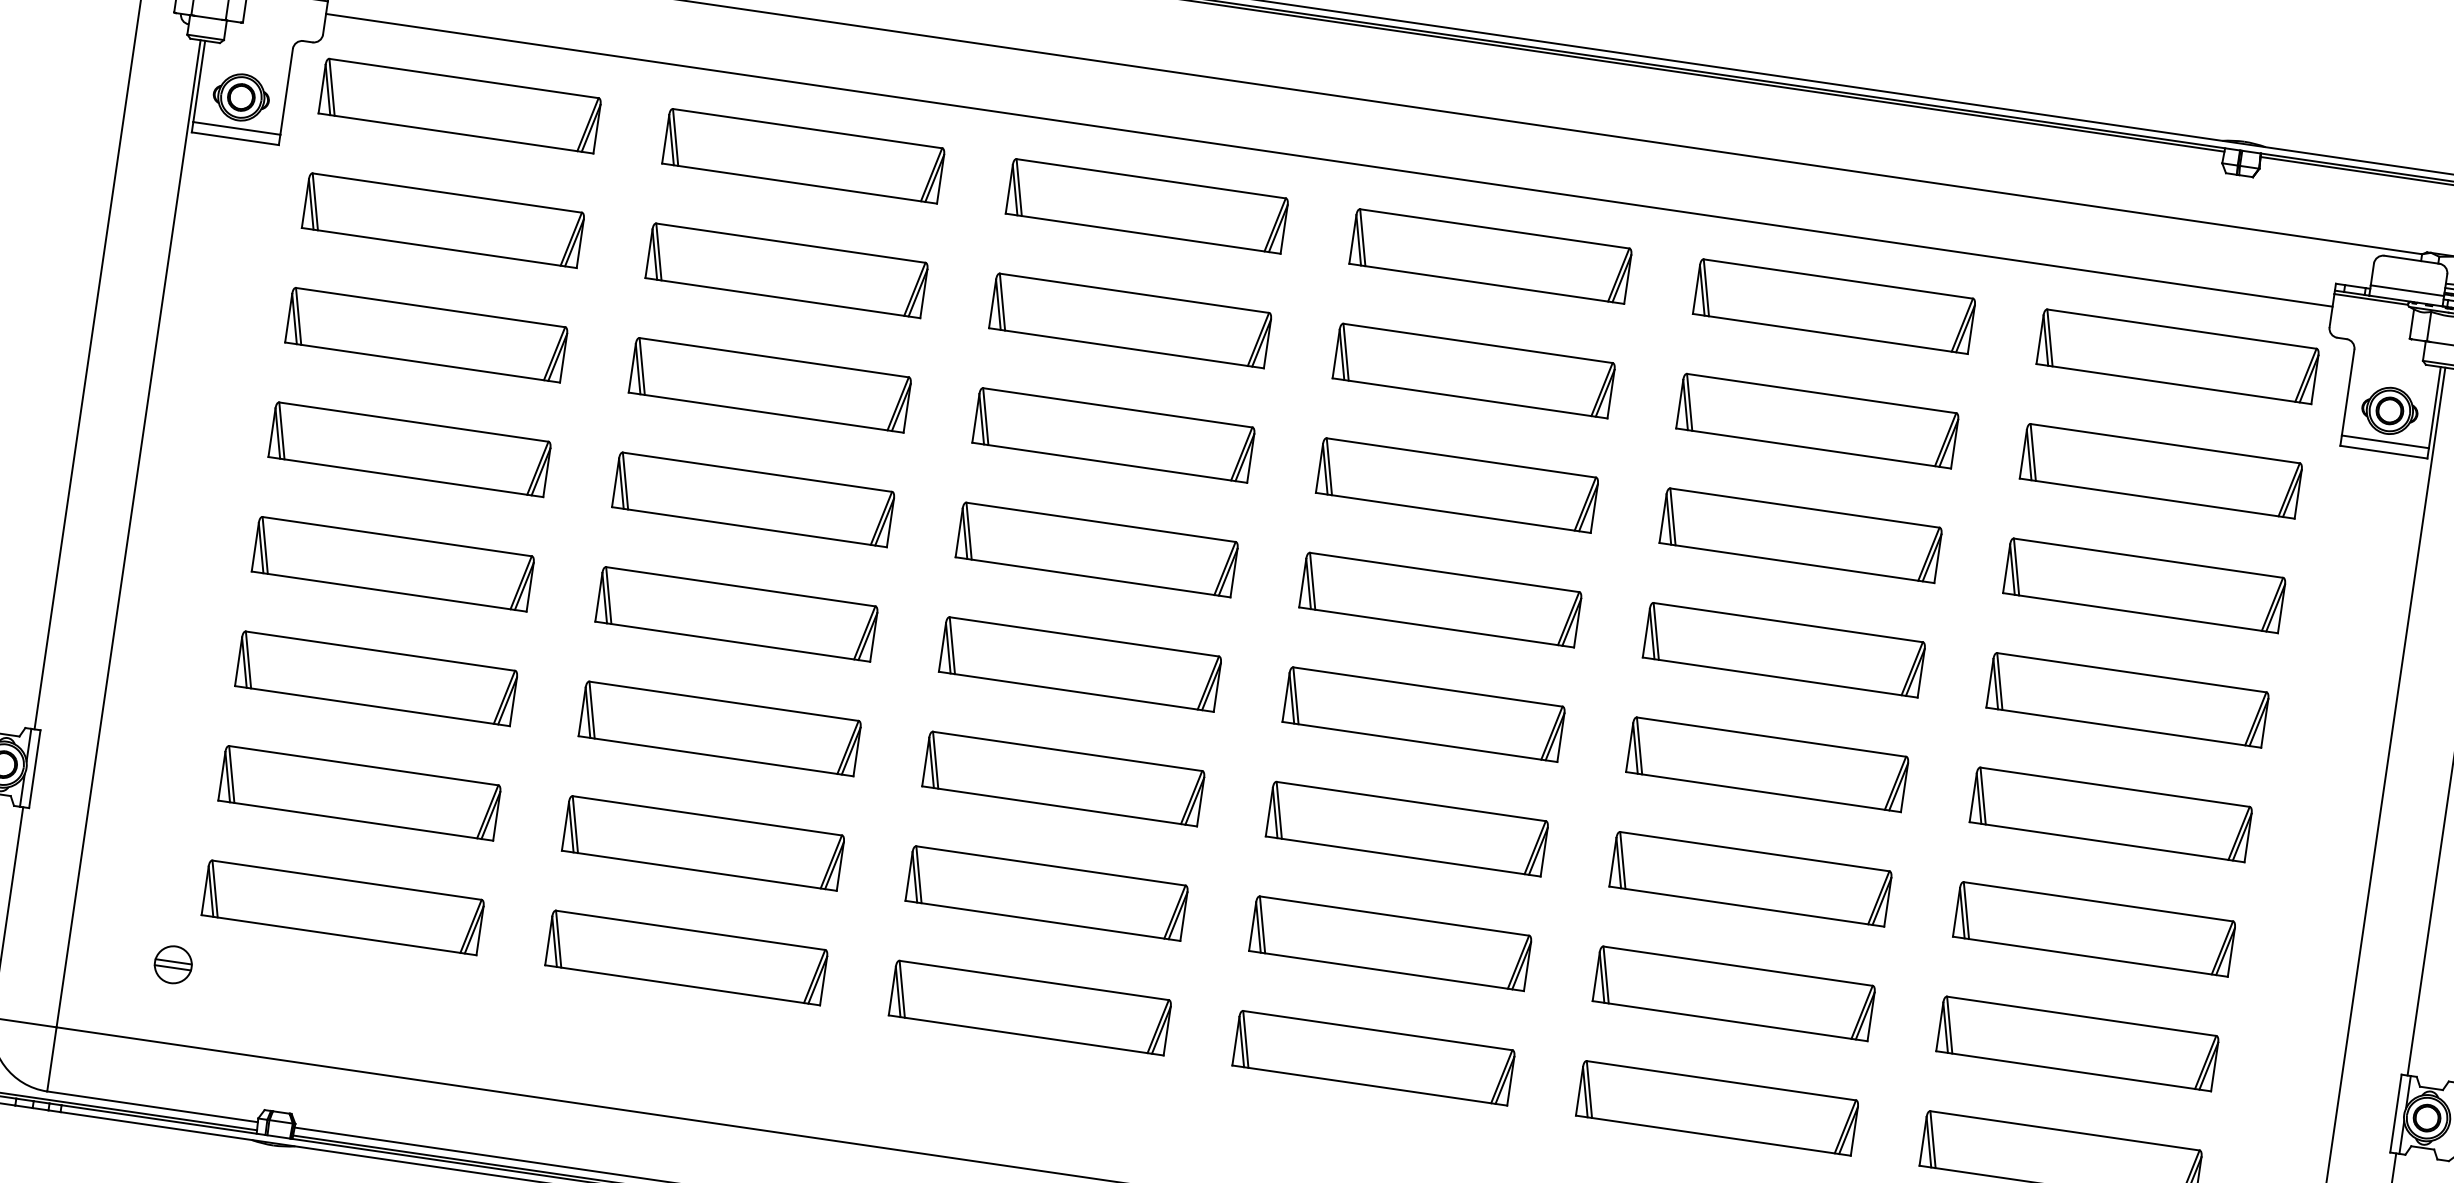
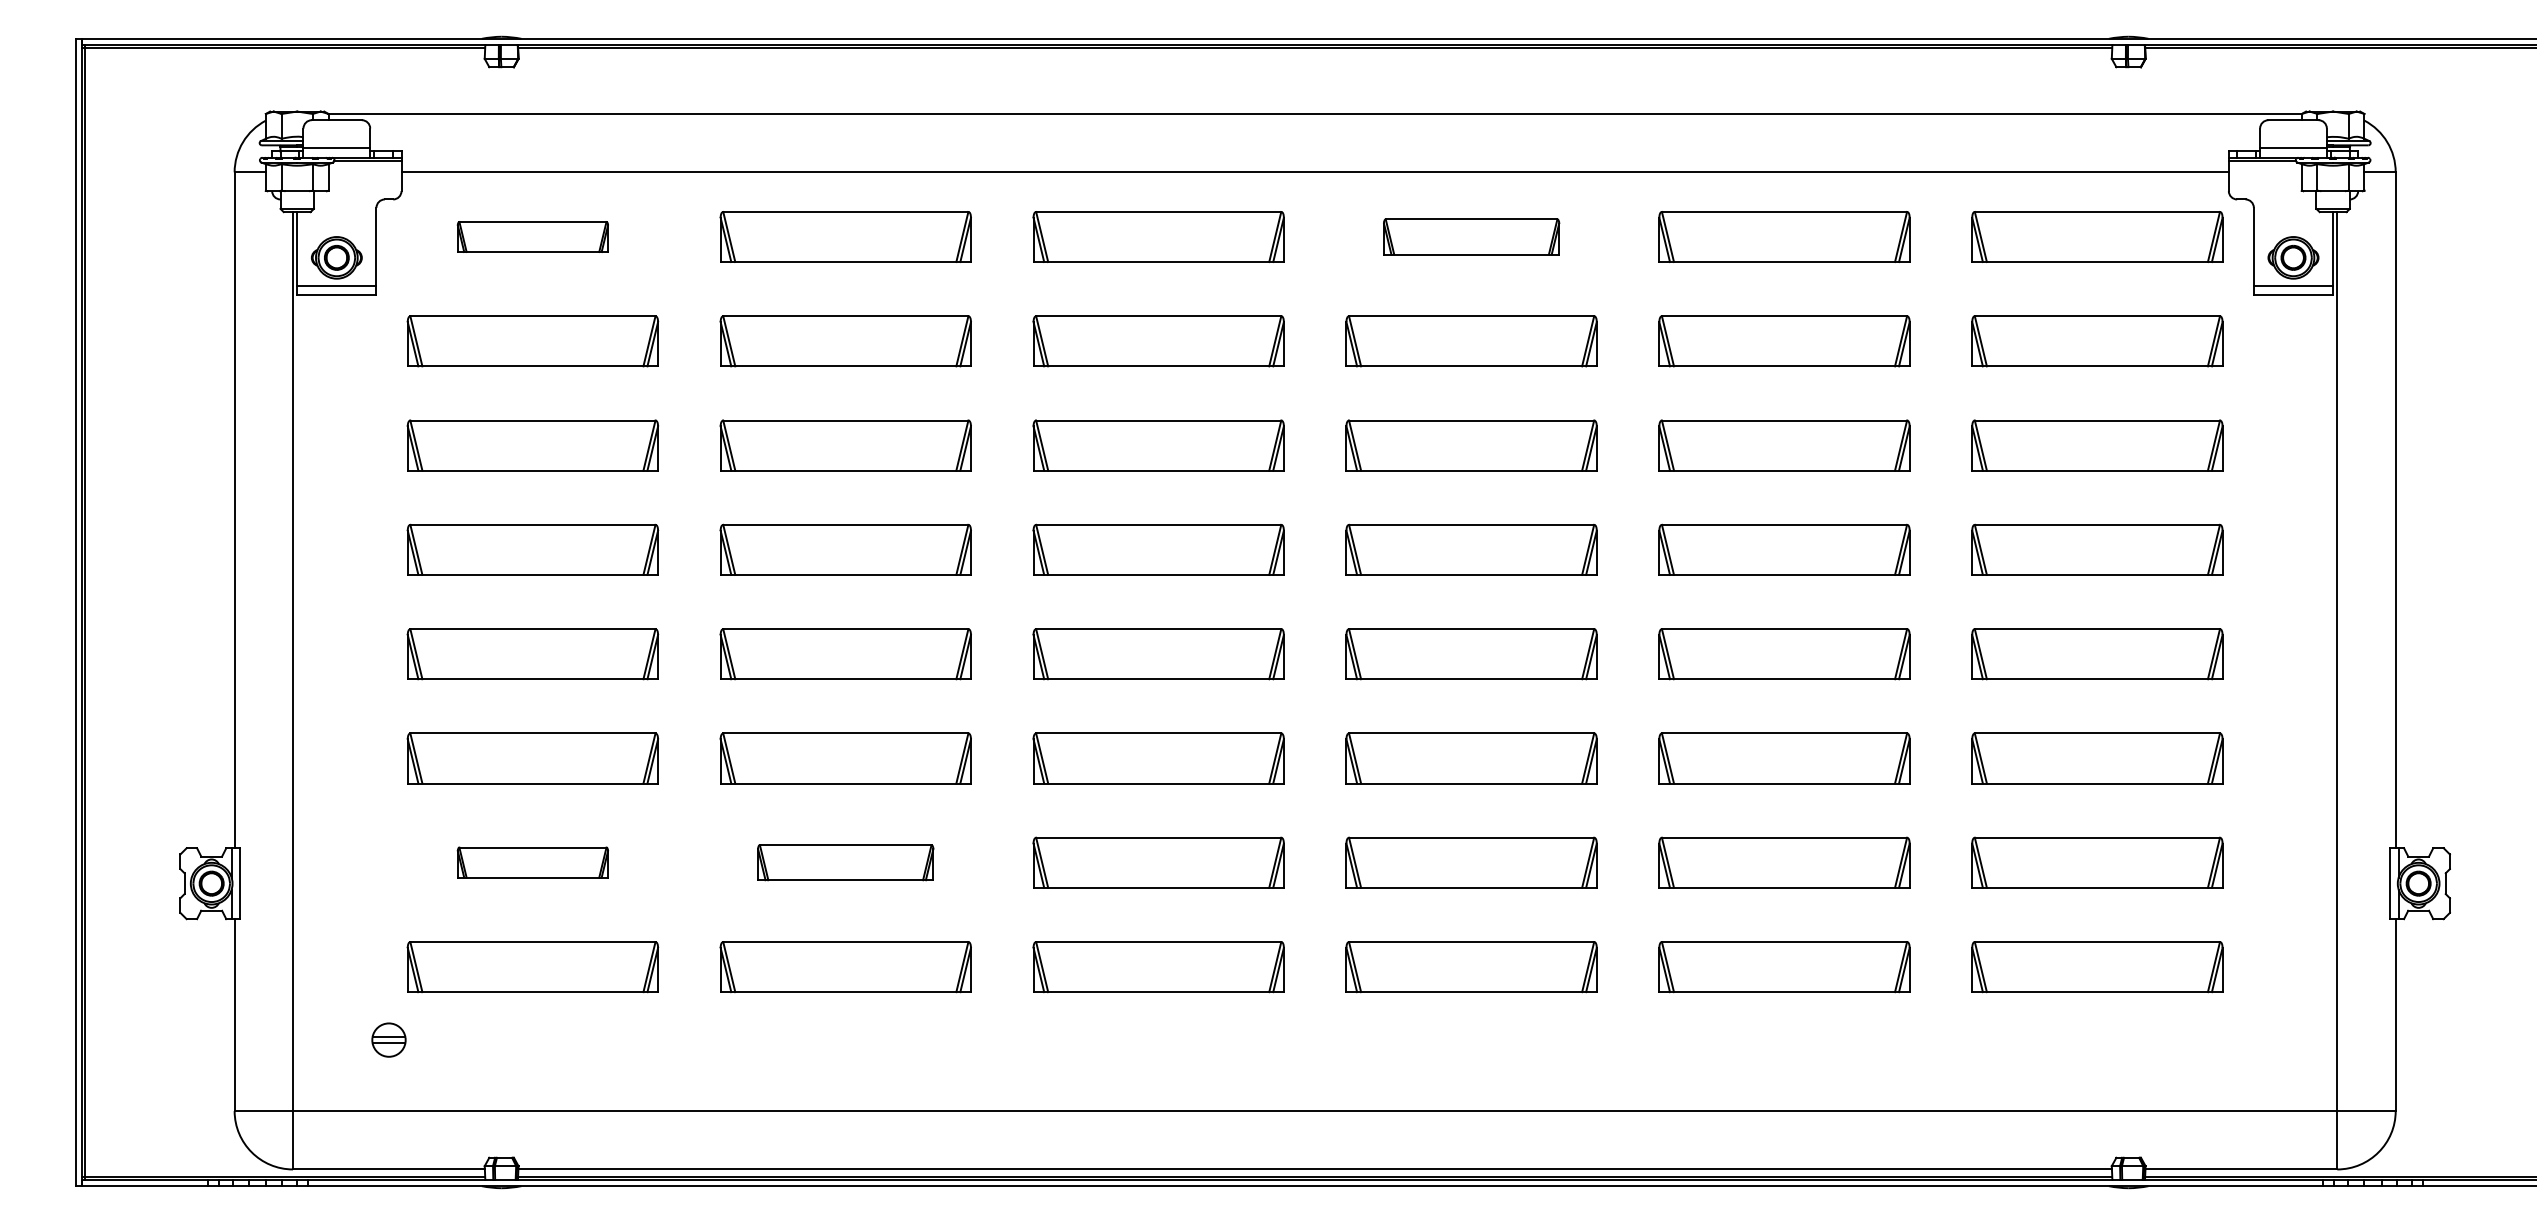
part: (459, 105) -> (532, 236), size x0.6
part: (1490, 255) -> (1471, 236), size x0.7
part: (359, 792) -> (532, 862), size x0.6
part: (703, 842) -> (845, 862), size x0.7

